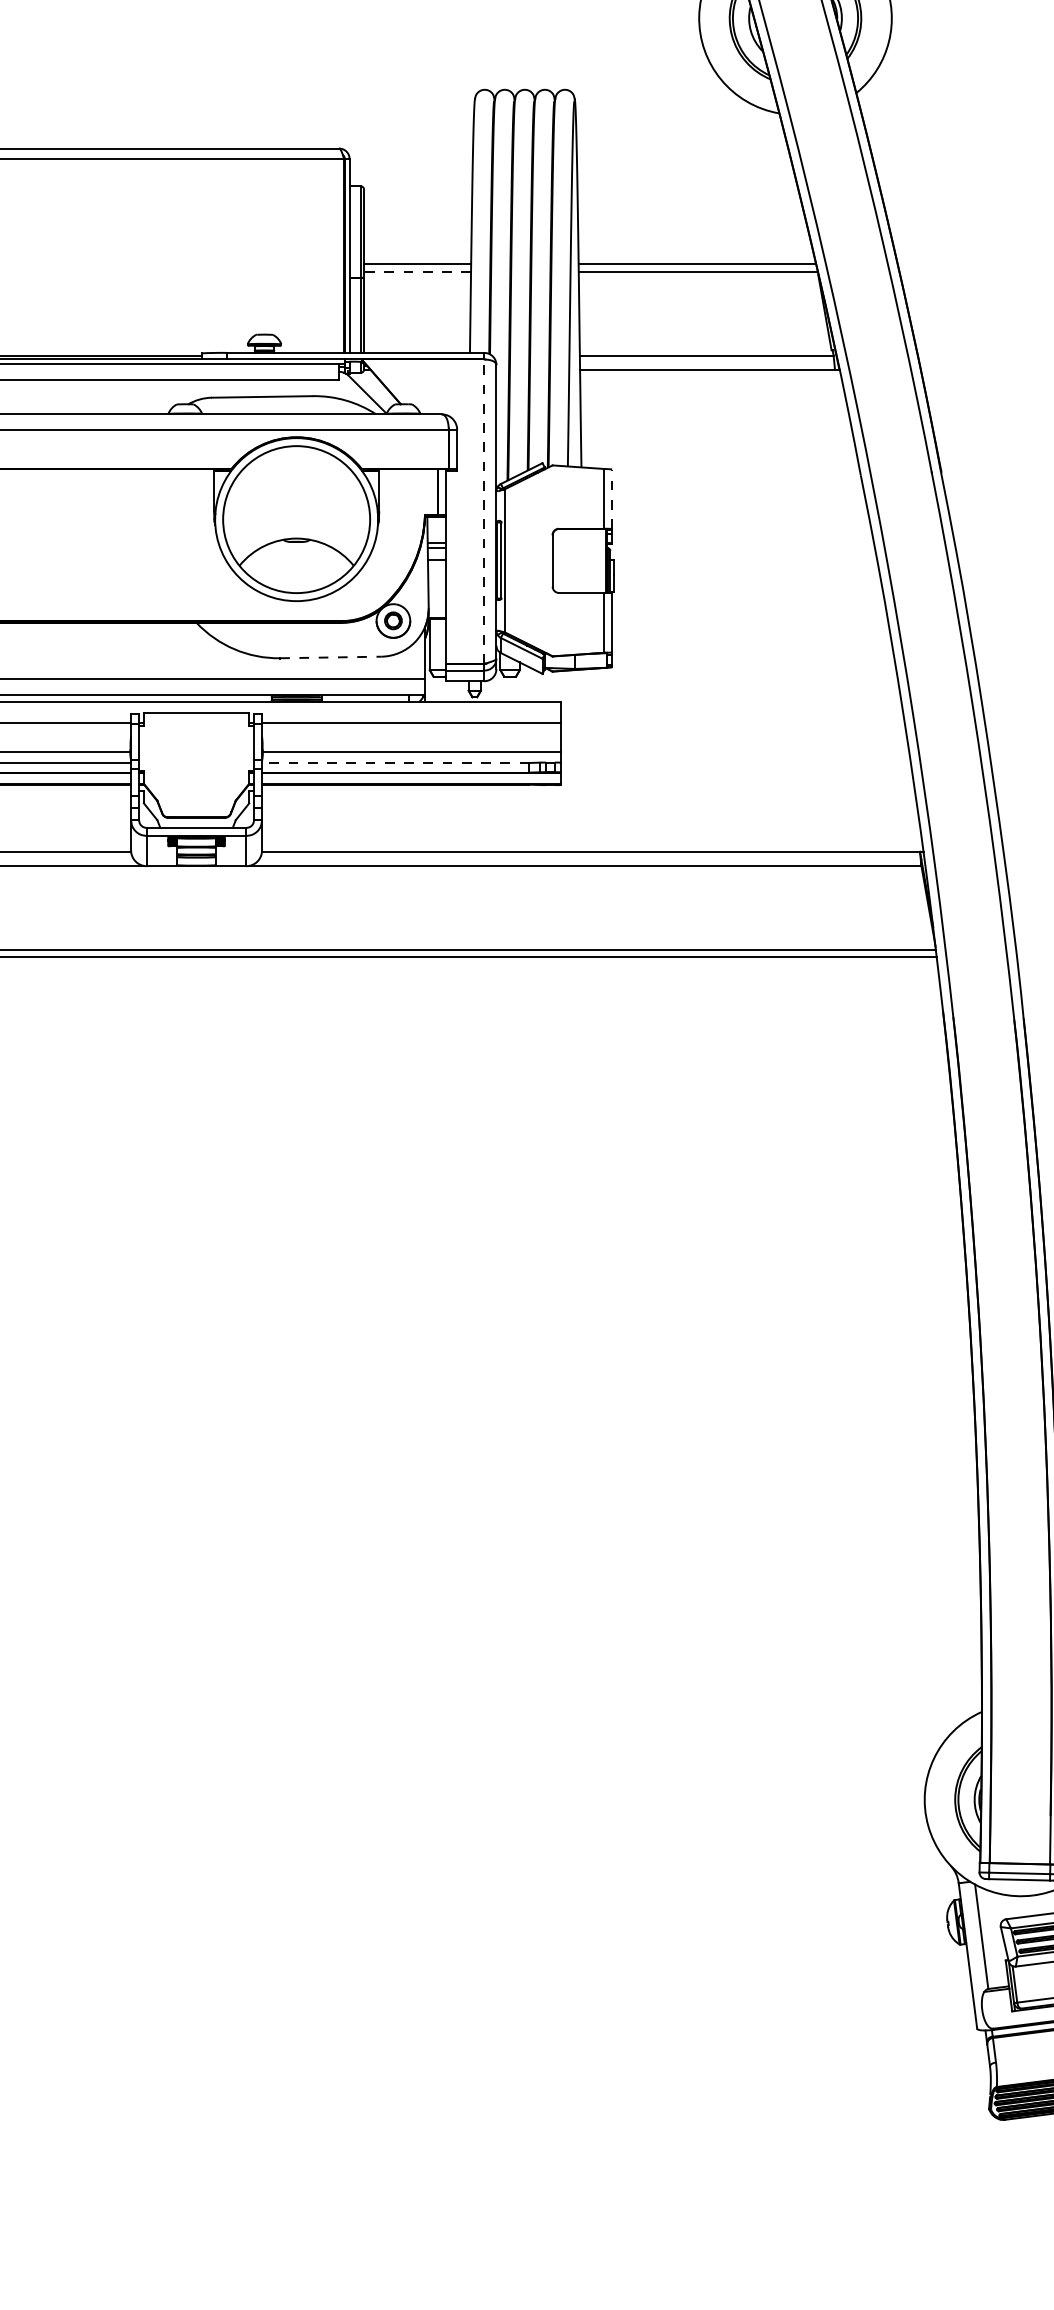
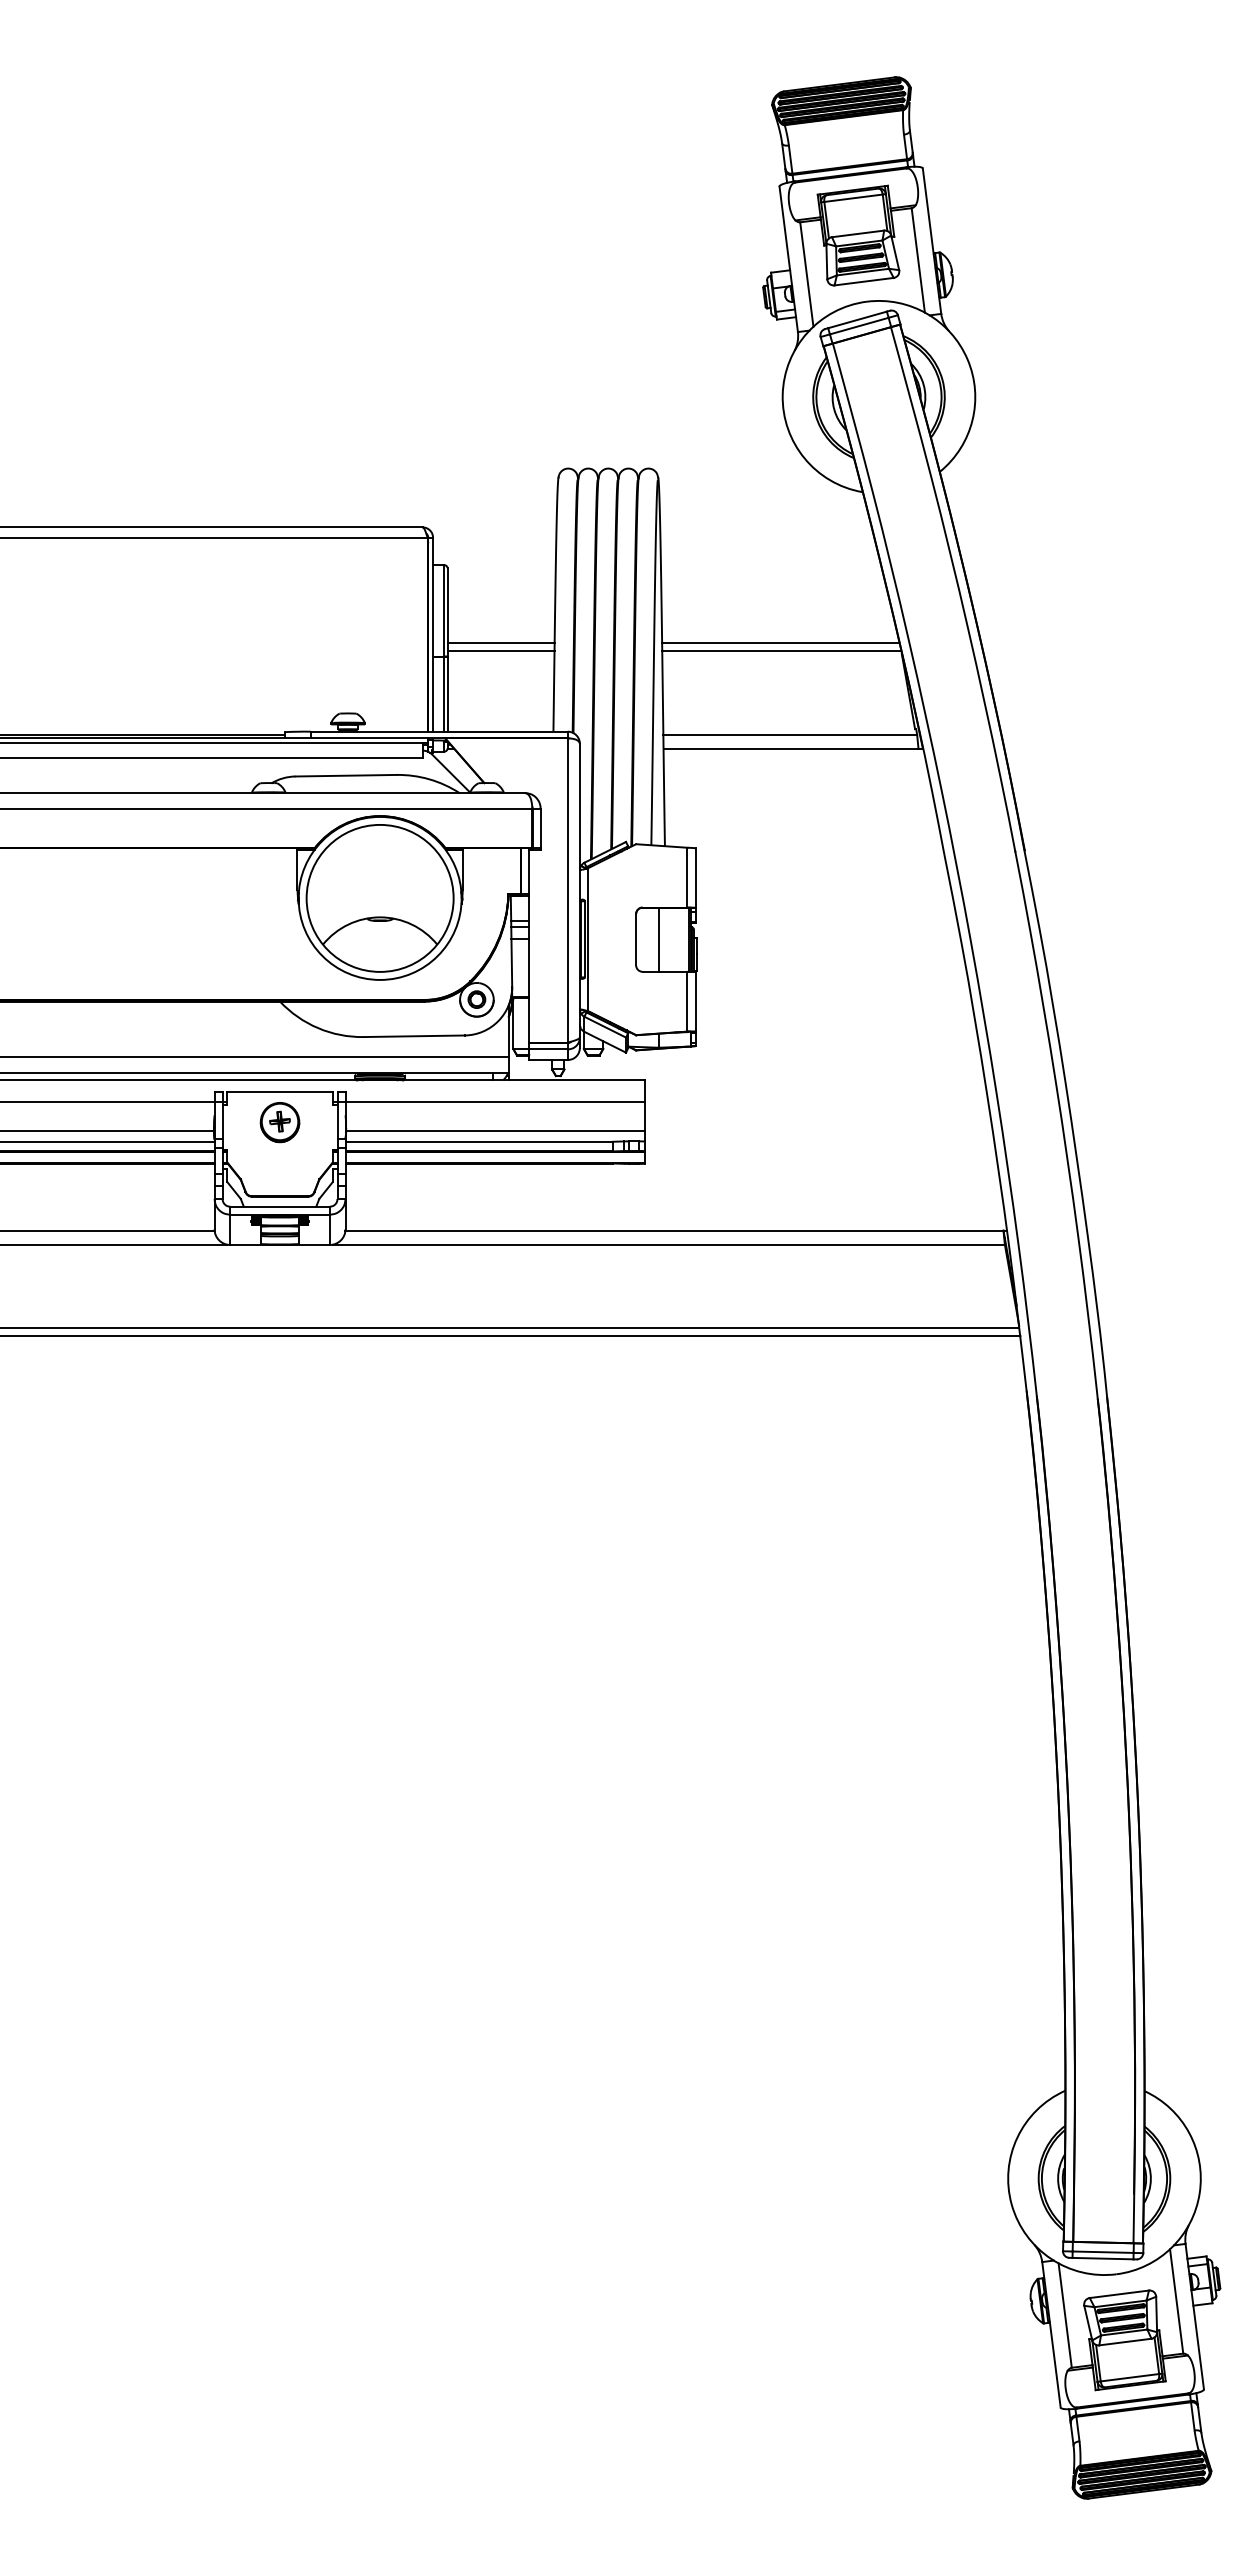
line: (417, 271) -> (500, 650), dashed -> solid
line: (612, 499) -> (695, 878), dashed -> solid
line: (484, 510) -> (567, 889), dashed -> solid
line: (575, 560) -> (658, 939), added
line: (331, 657) -> (414, 1036), dashed -> solid
part: (196, 743) -> (279, 1122), added
line: (396, 762) -> (479, 1141), dashed -> solid

